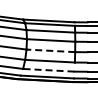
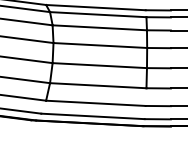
line: (50, 50) -> (99, 64), dashed -> solid
line: (48, 70) -> (95, 103), dashed -> solid

